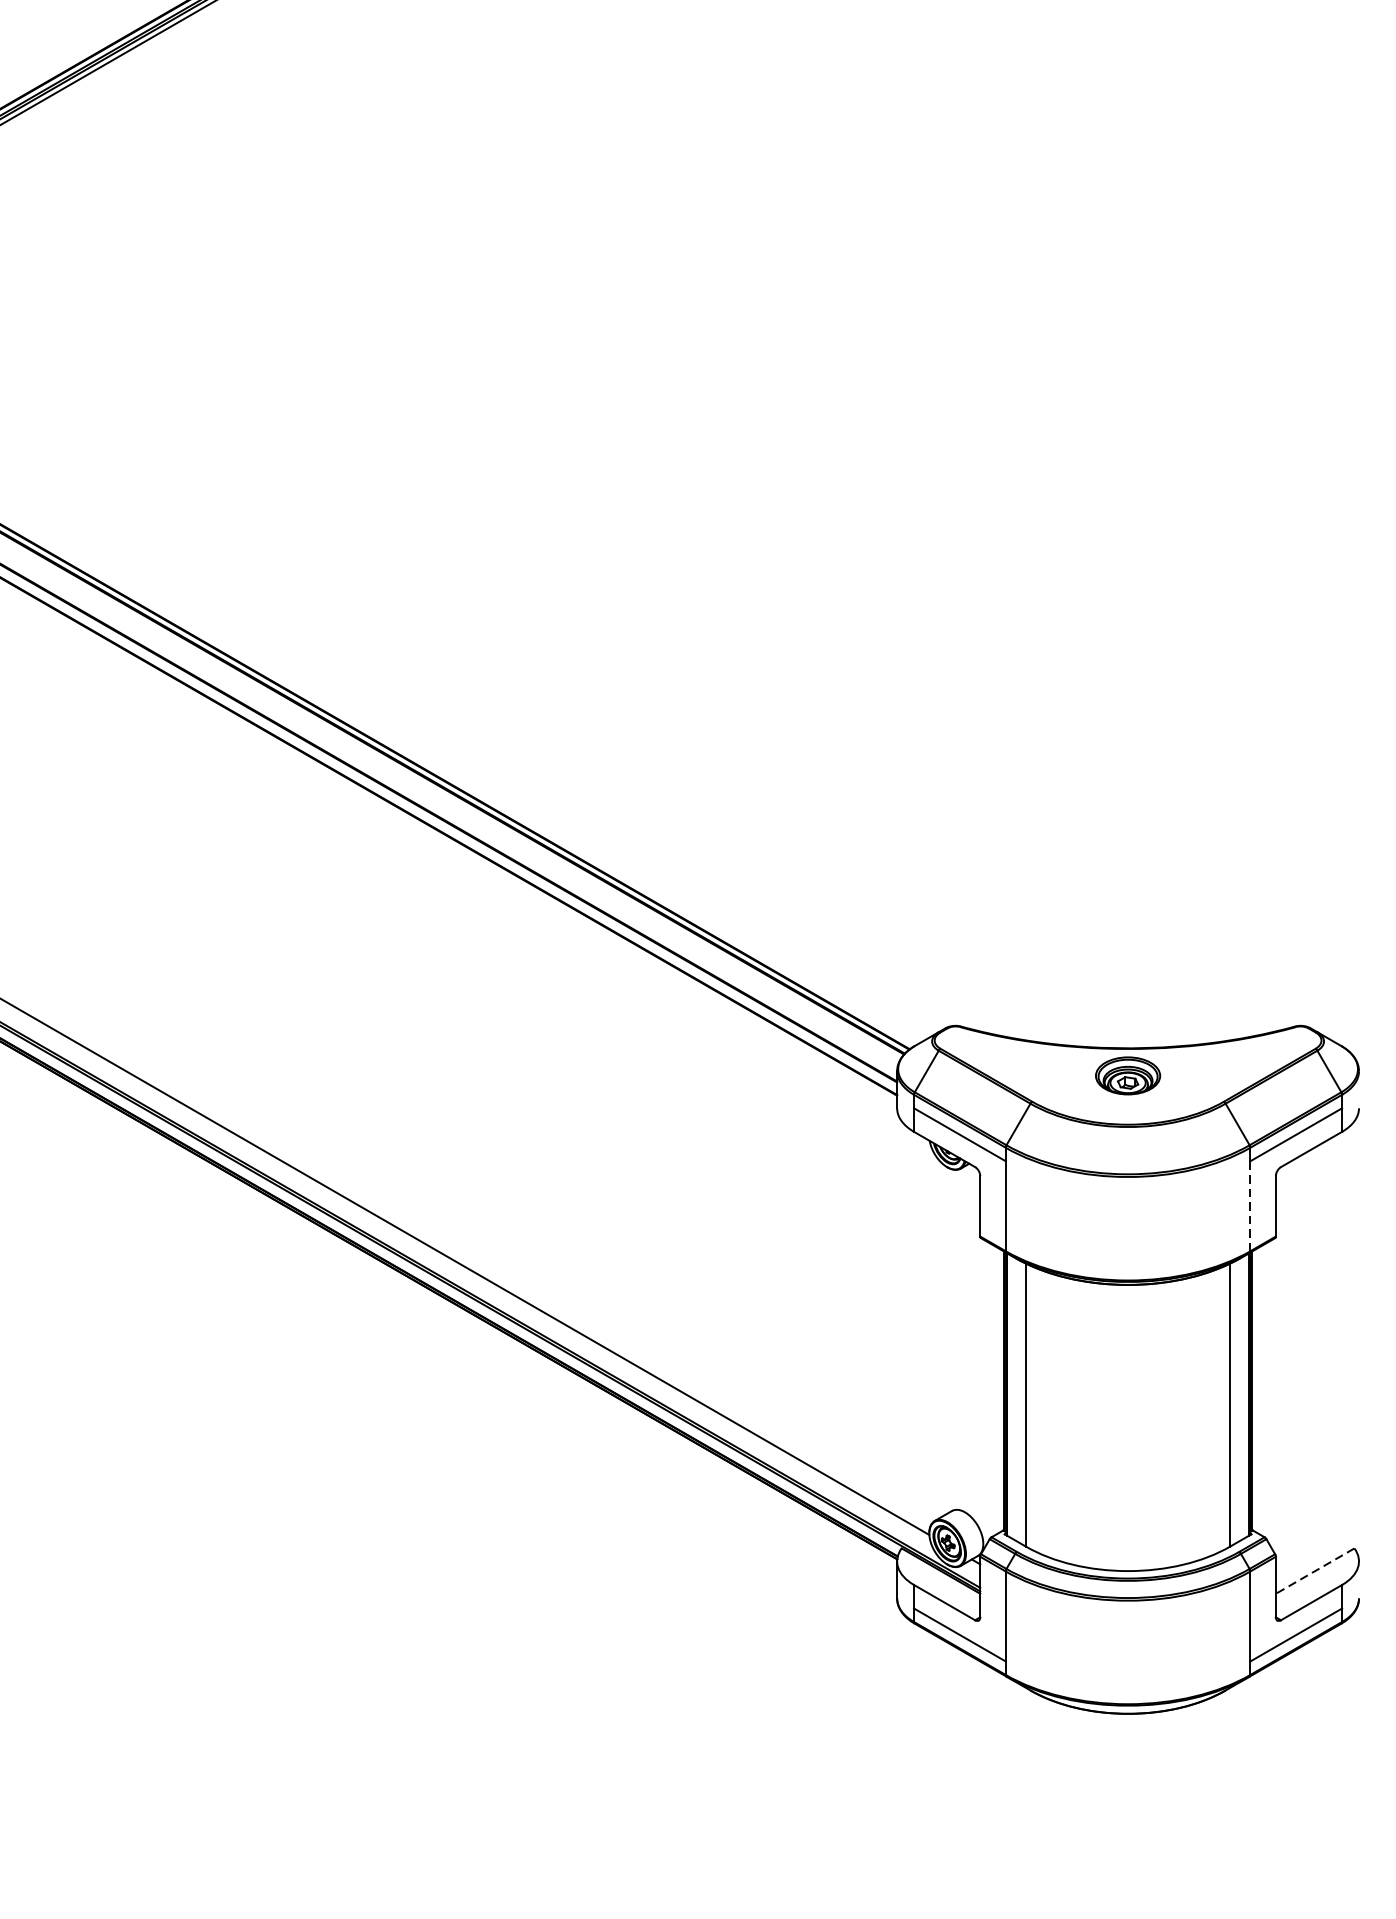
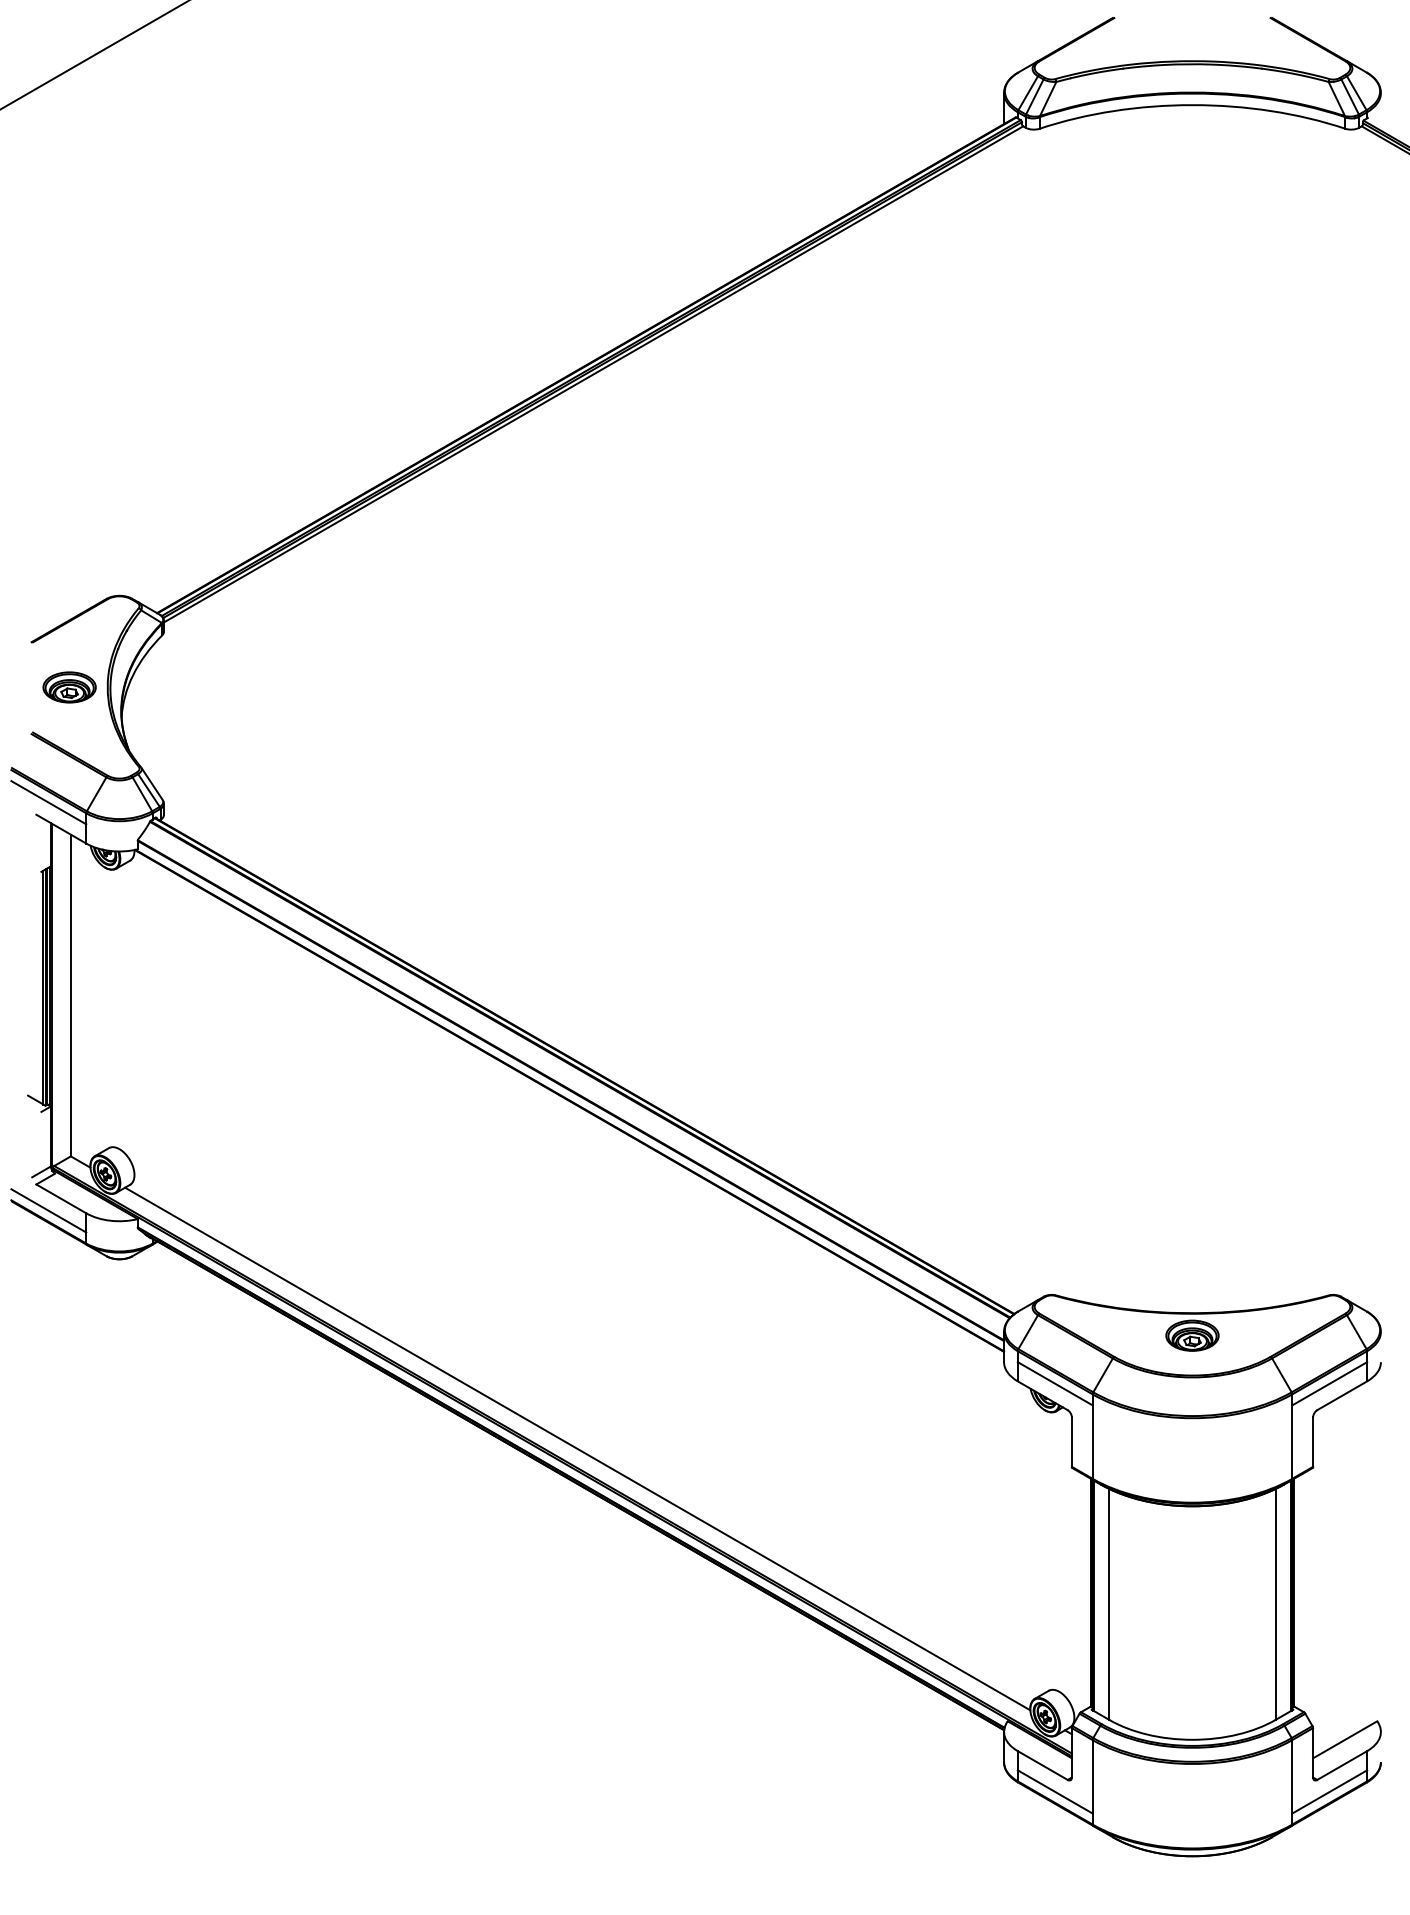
line: (1250, 1206) -> (1292, 1442), dashed -> solid
line: (1314, 1571) -> (1344, 1740), dashed -> solid

